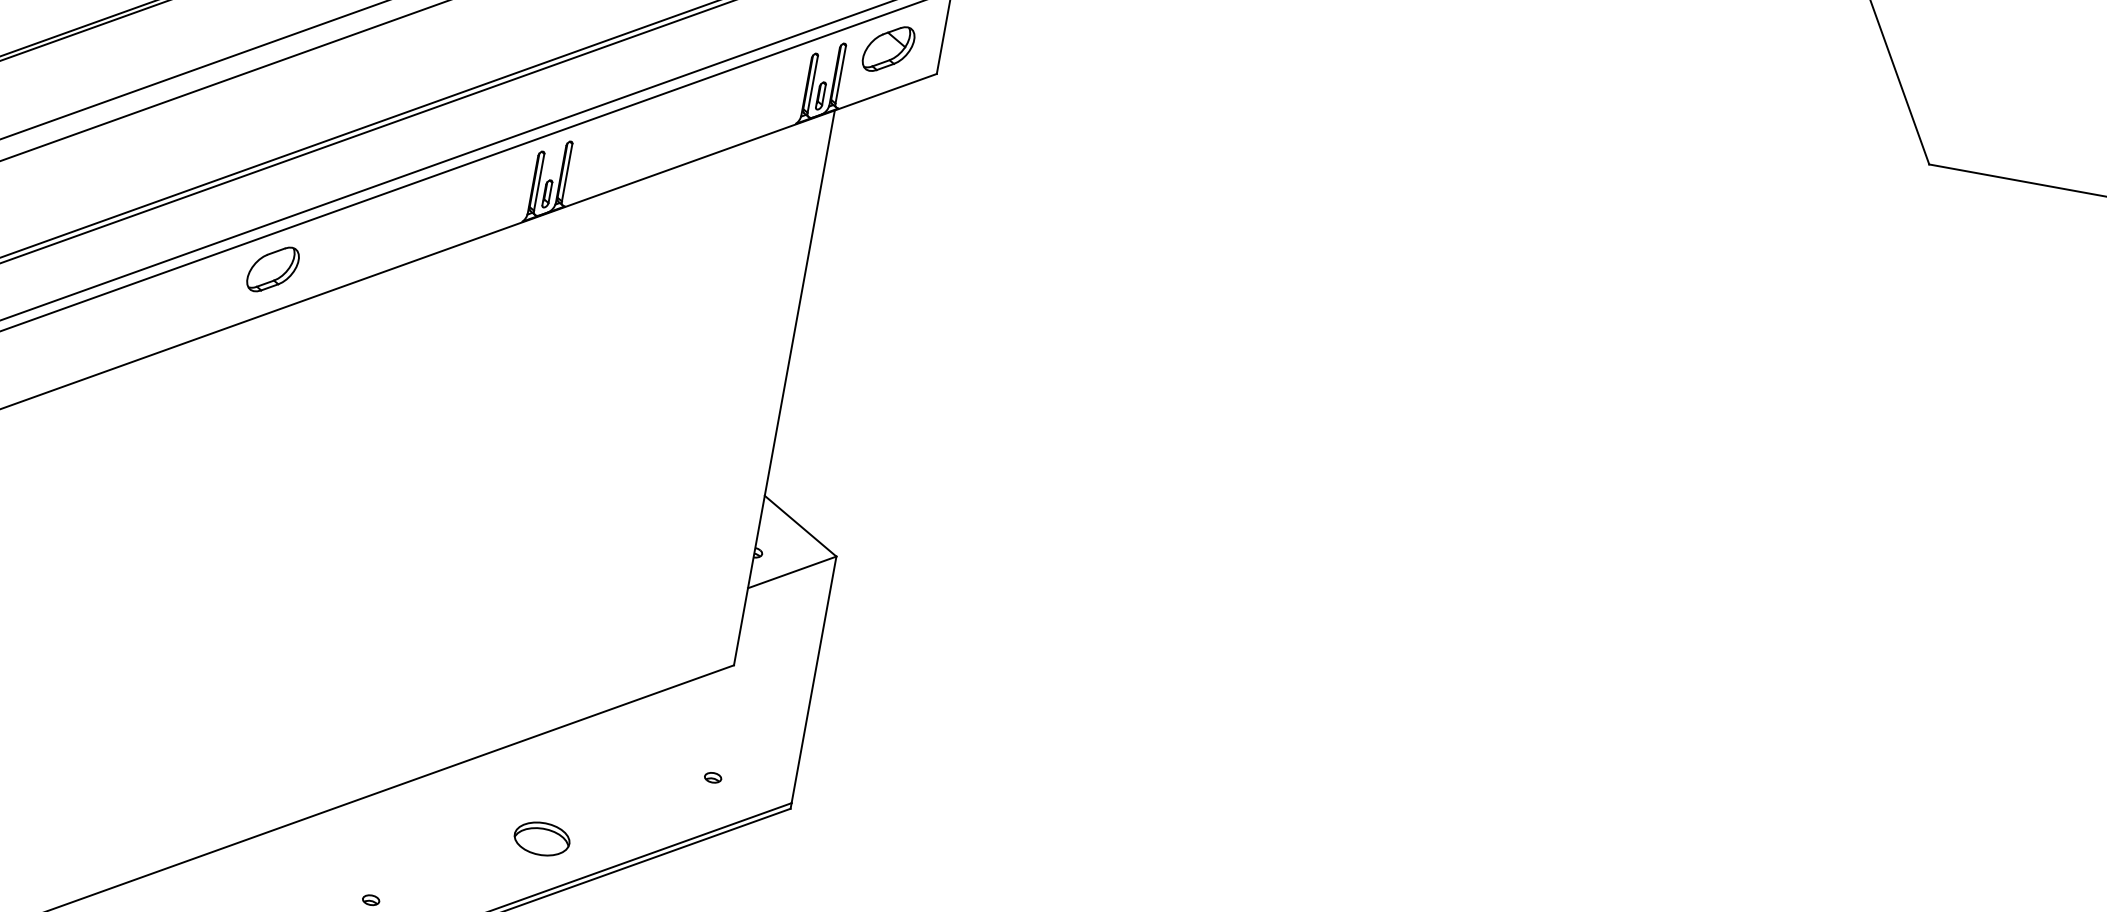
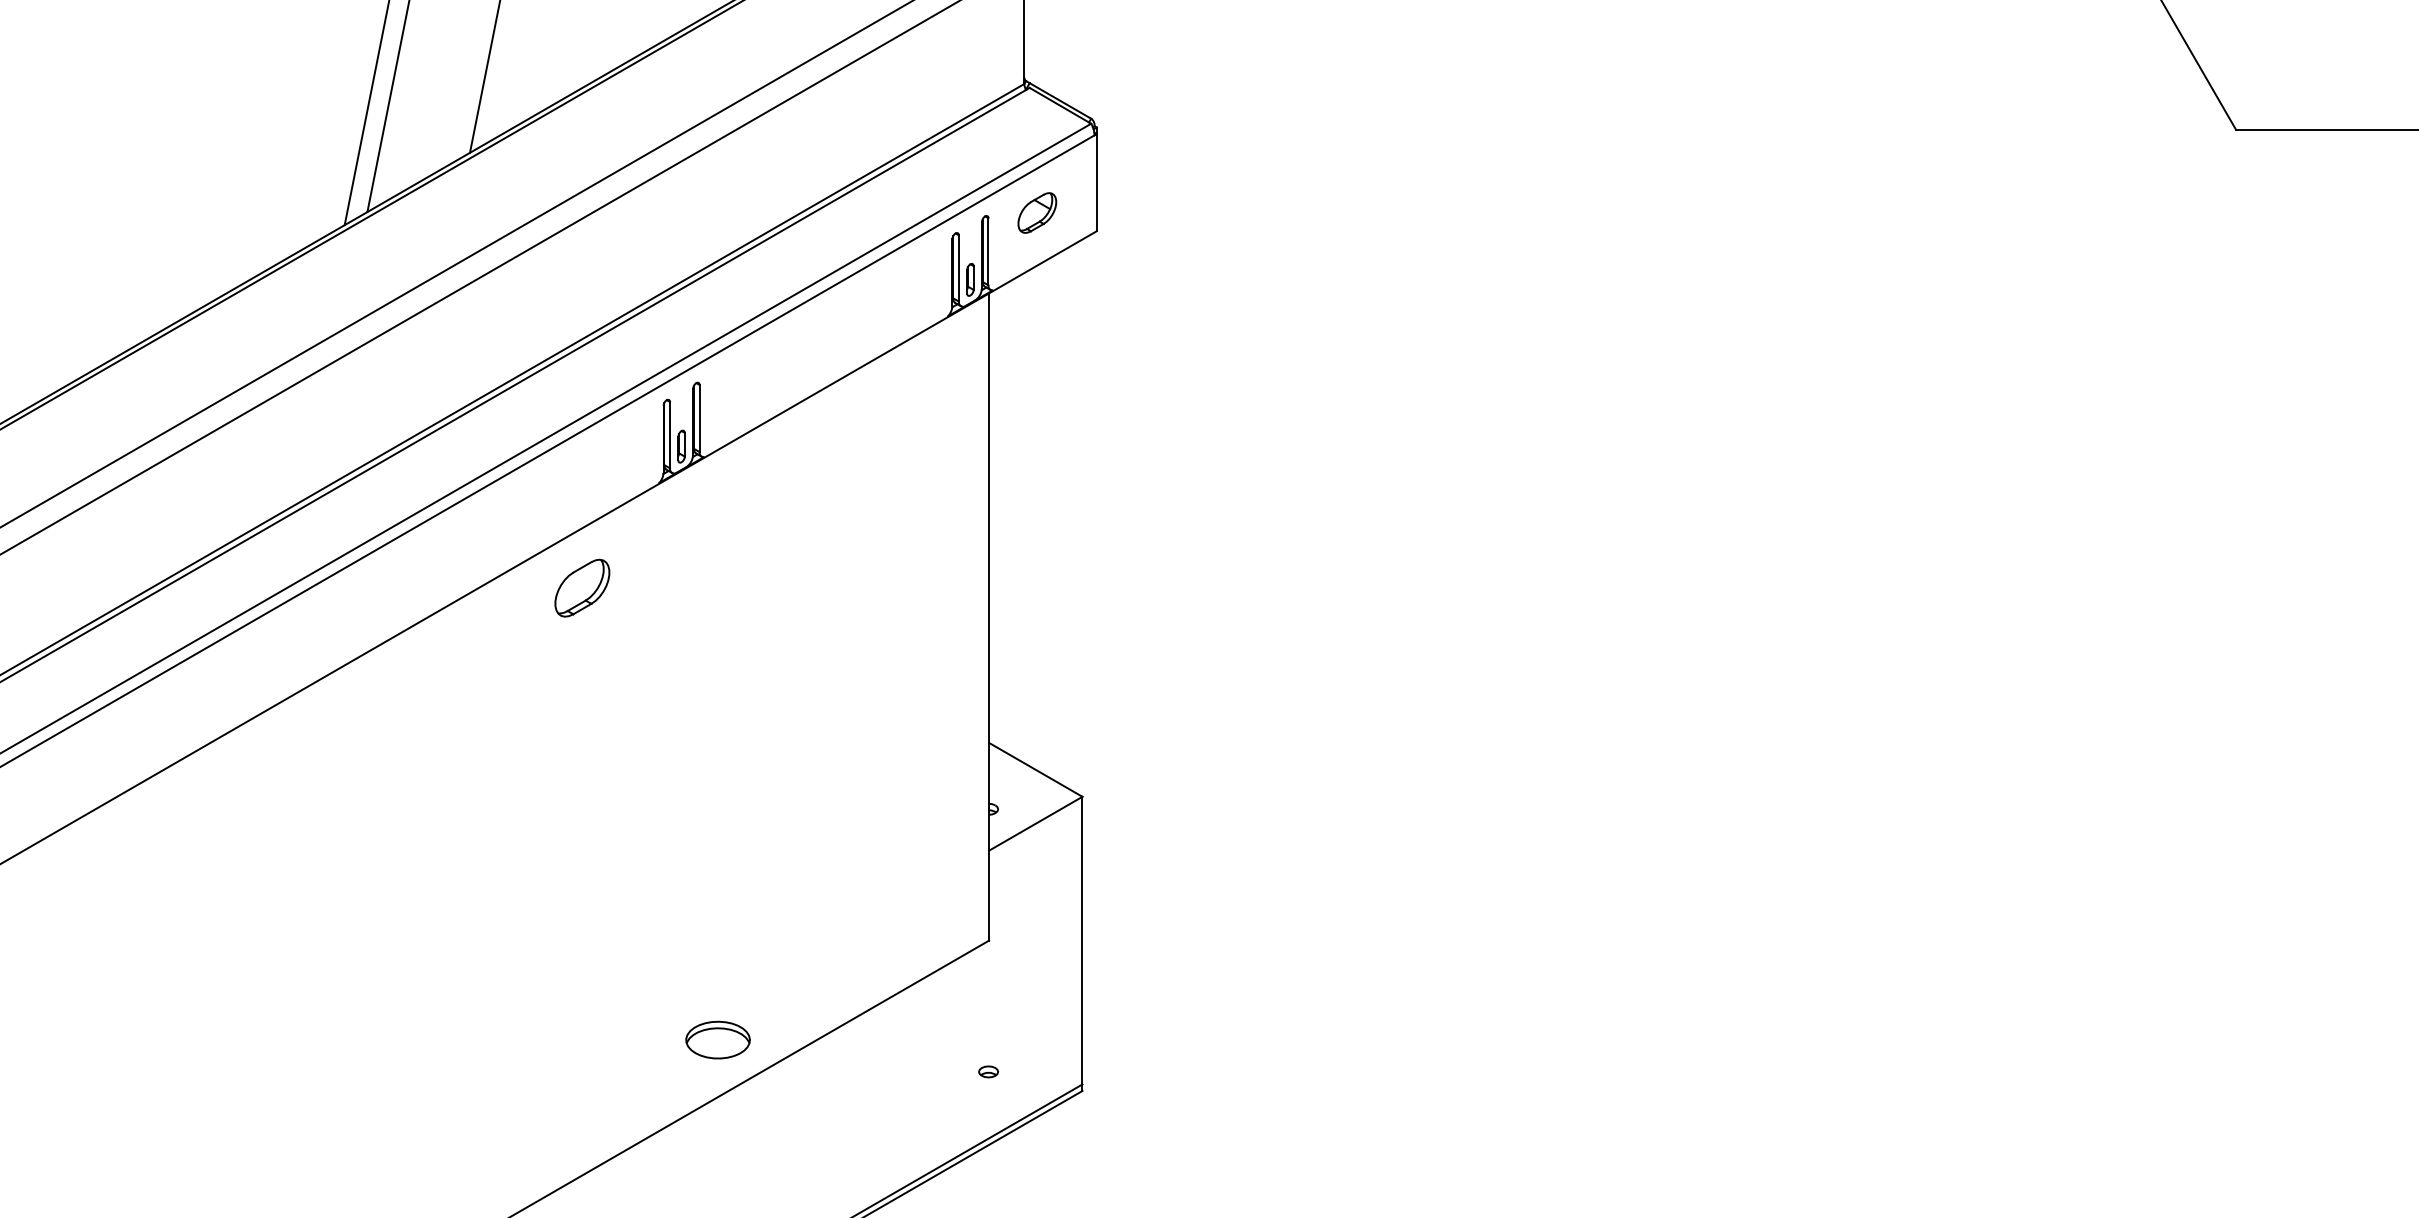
part: (888, 48) -> (1037, 212), size x0.7
part: (273, 268) -> (582, 587), moved
part: (541, 838) -> (717, 1039), moved

